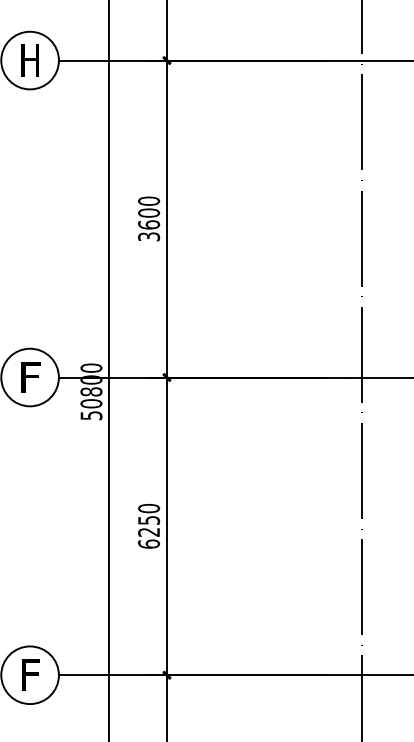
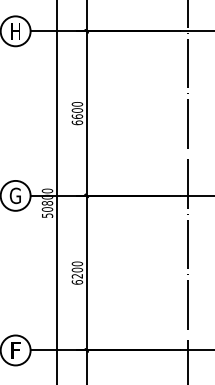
text: (149, 236) -> (77, 122), 3600 -> 6600
text: (27, 376) -> (14, 195), F -> G
text: (147, 519) -> (76, 269), 6250 -> 6200

